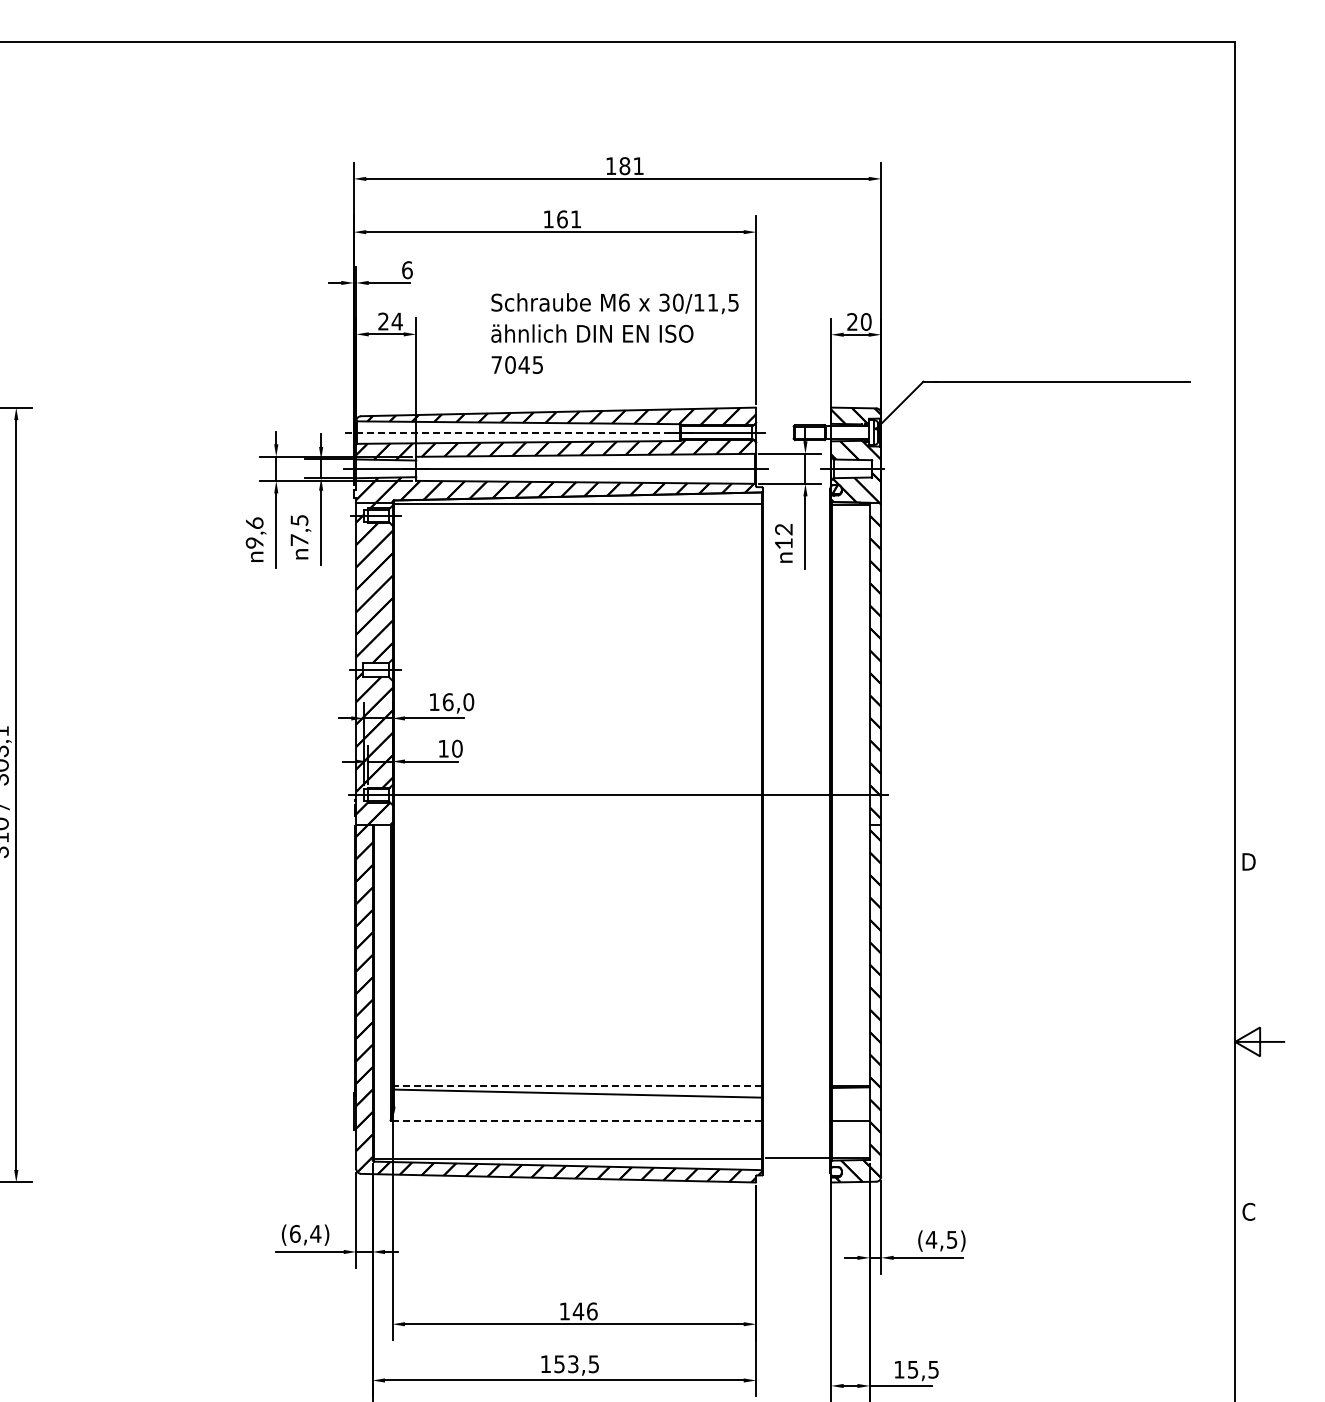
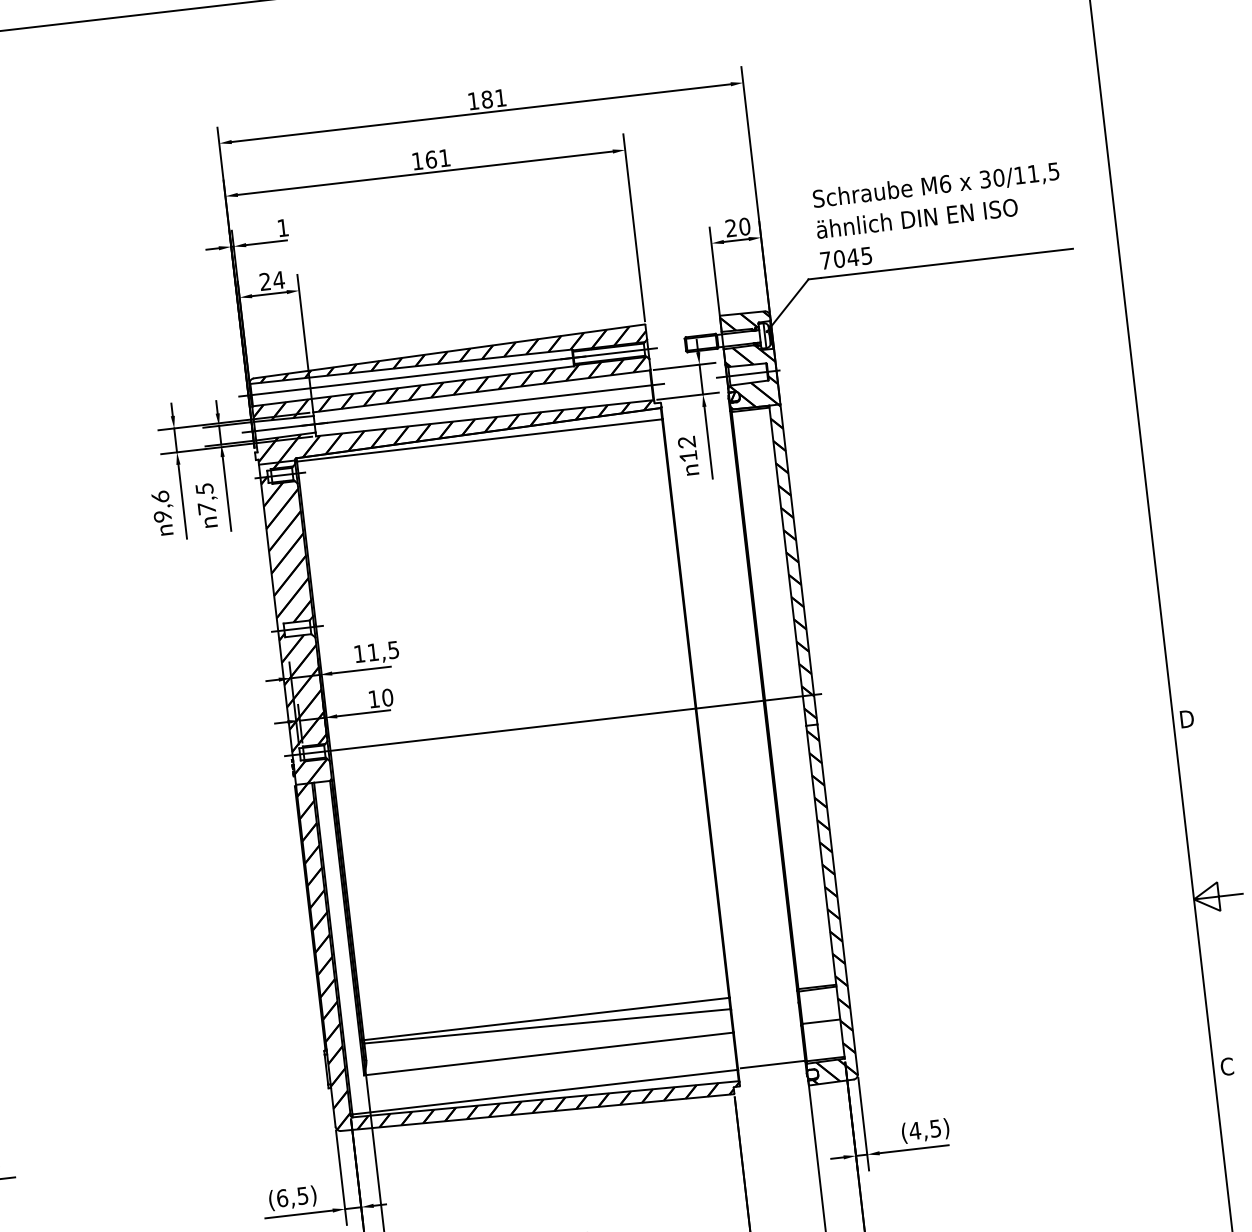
text: (407, 270) -> (283, 228), 6 -> 1
text: (614, 333) -> (939, 215), moved
line: (519, 432) -> (413, 376), dashed -> solid
text: (458, 702) -> (383, 651), 16,0 -> 11,5
line: (578, 1086) -> (546, 1019), dashed -> solid
line: (576, 1121) -> (548, 1054), dashed -> solid
text: (315, 1233) -> (302, 1195), (6,4) -> (6,5)

